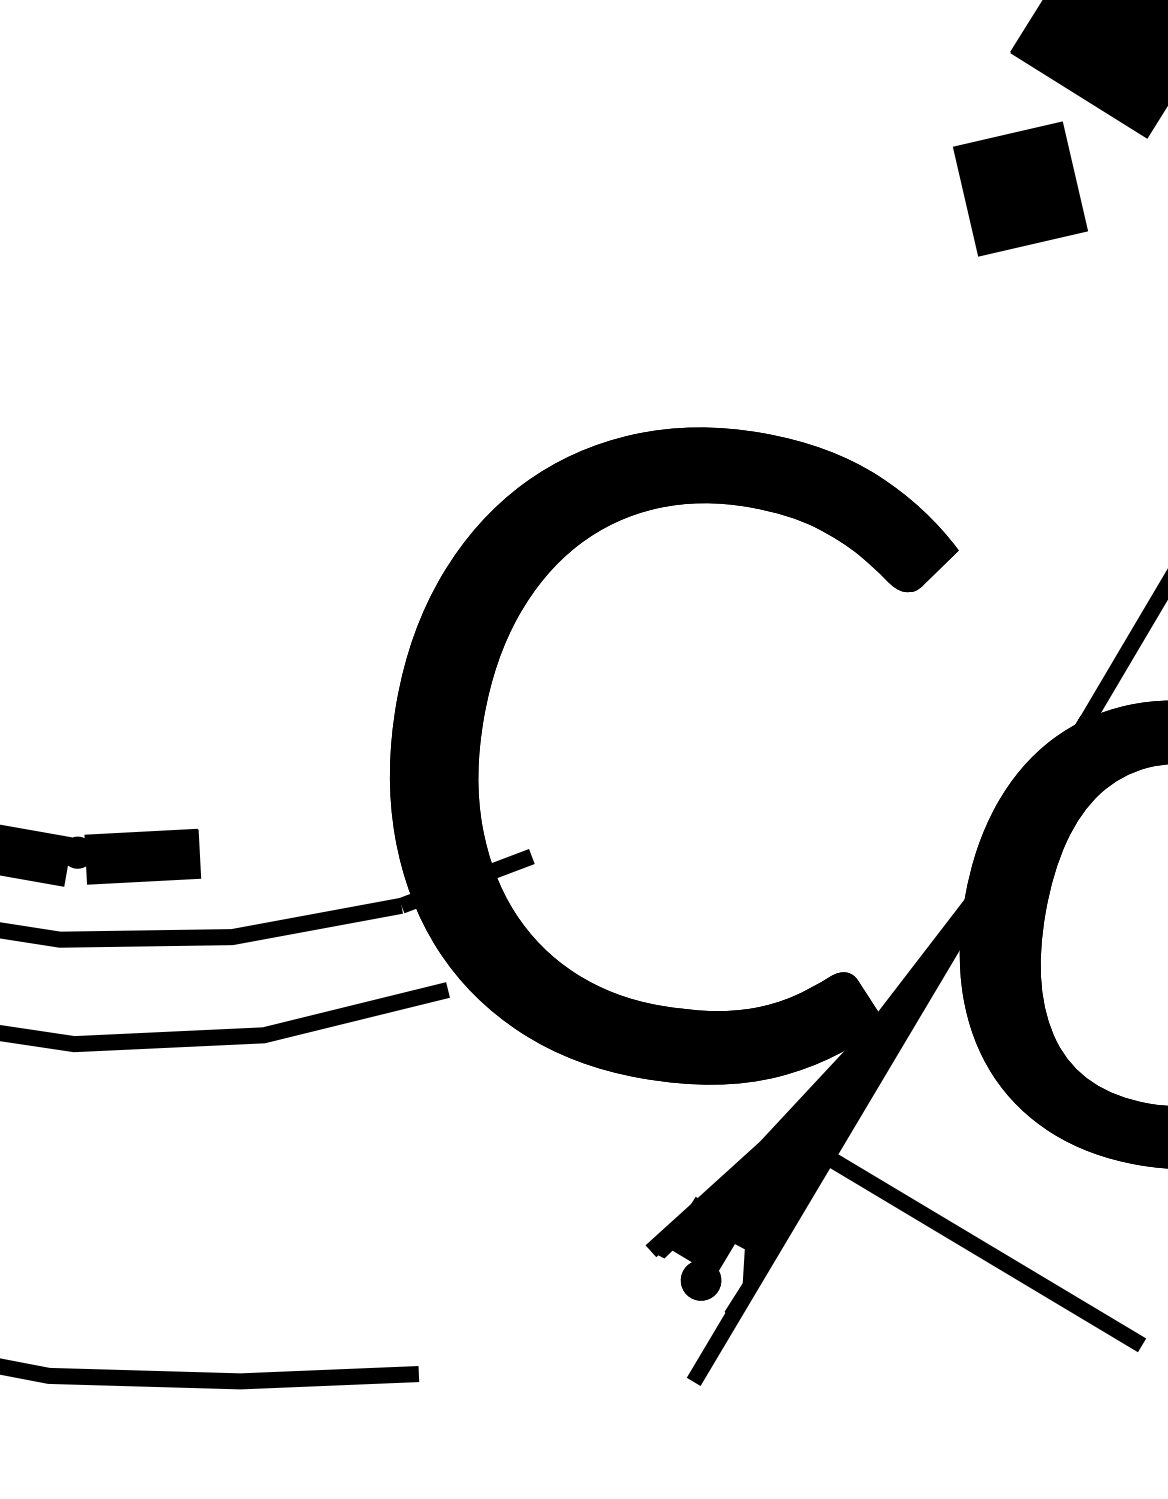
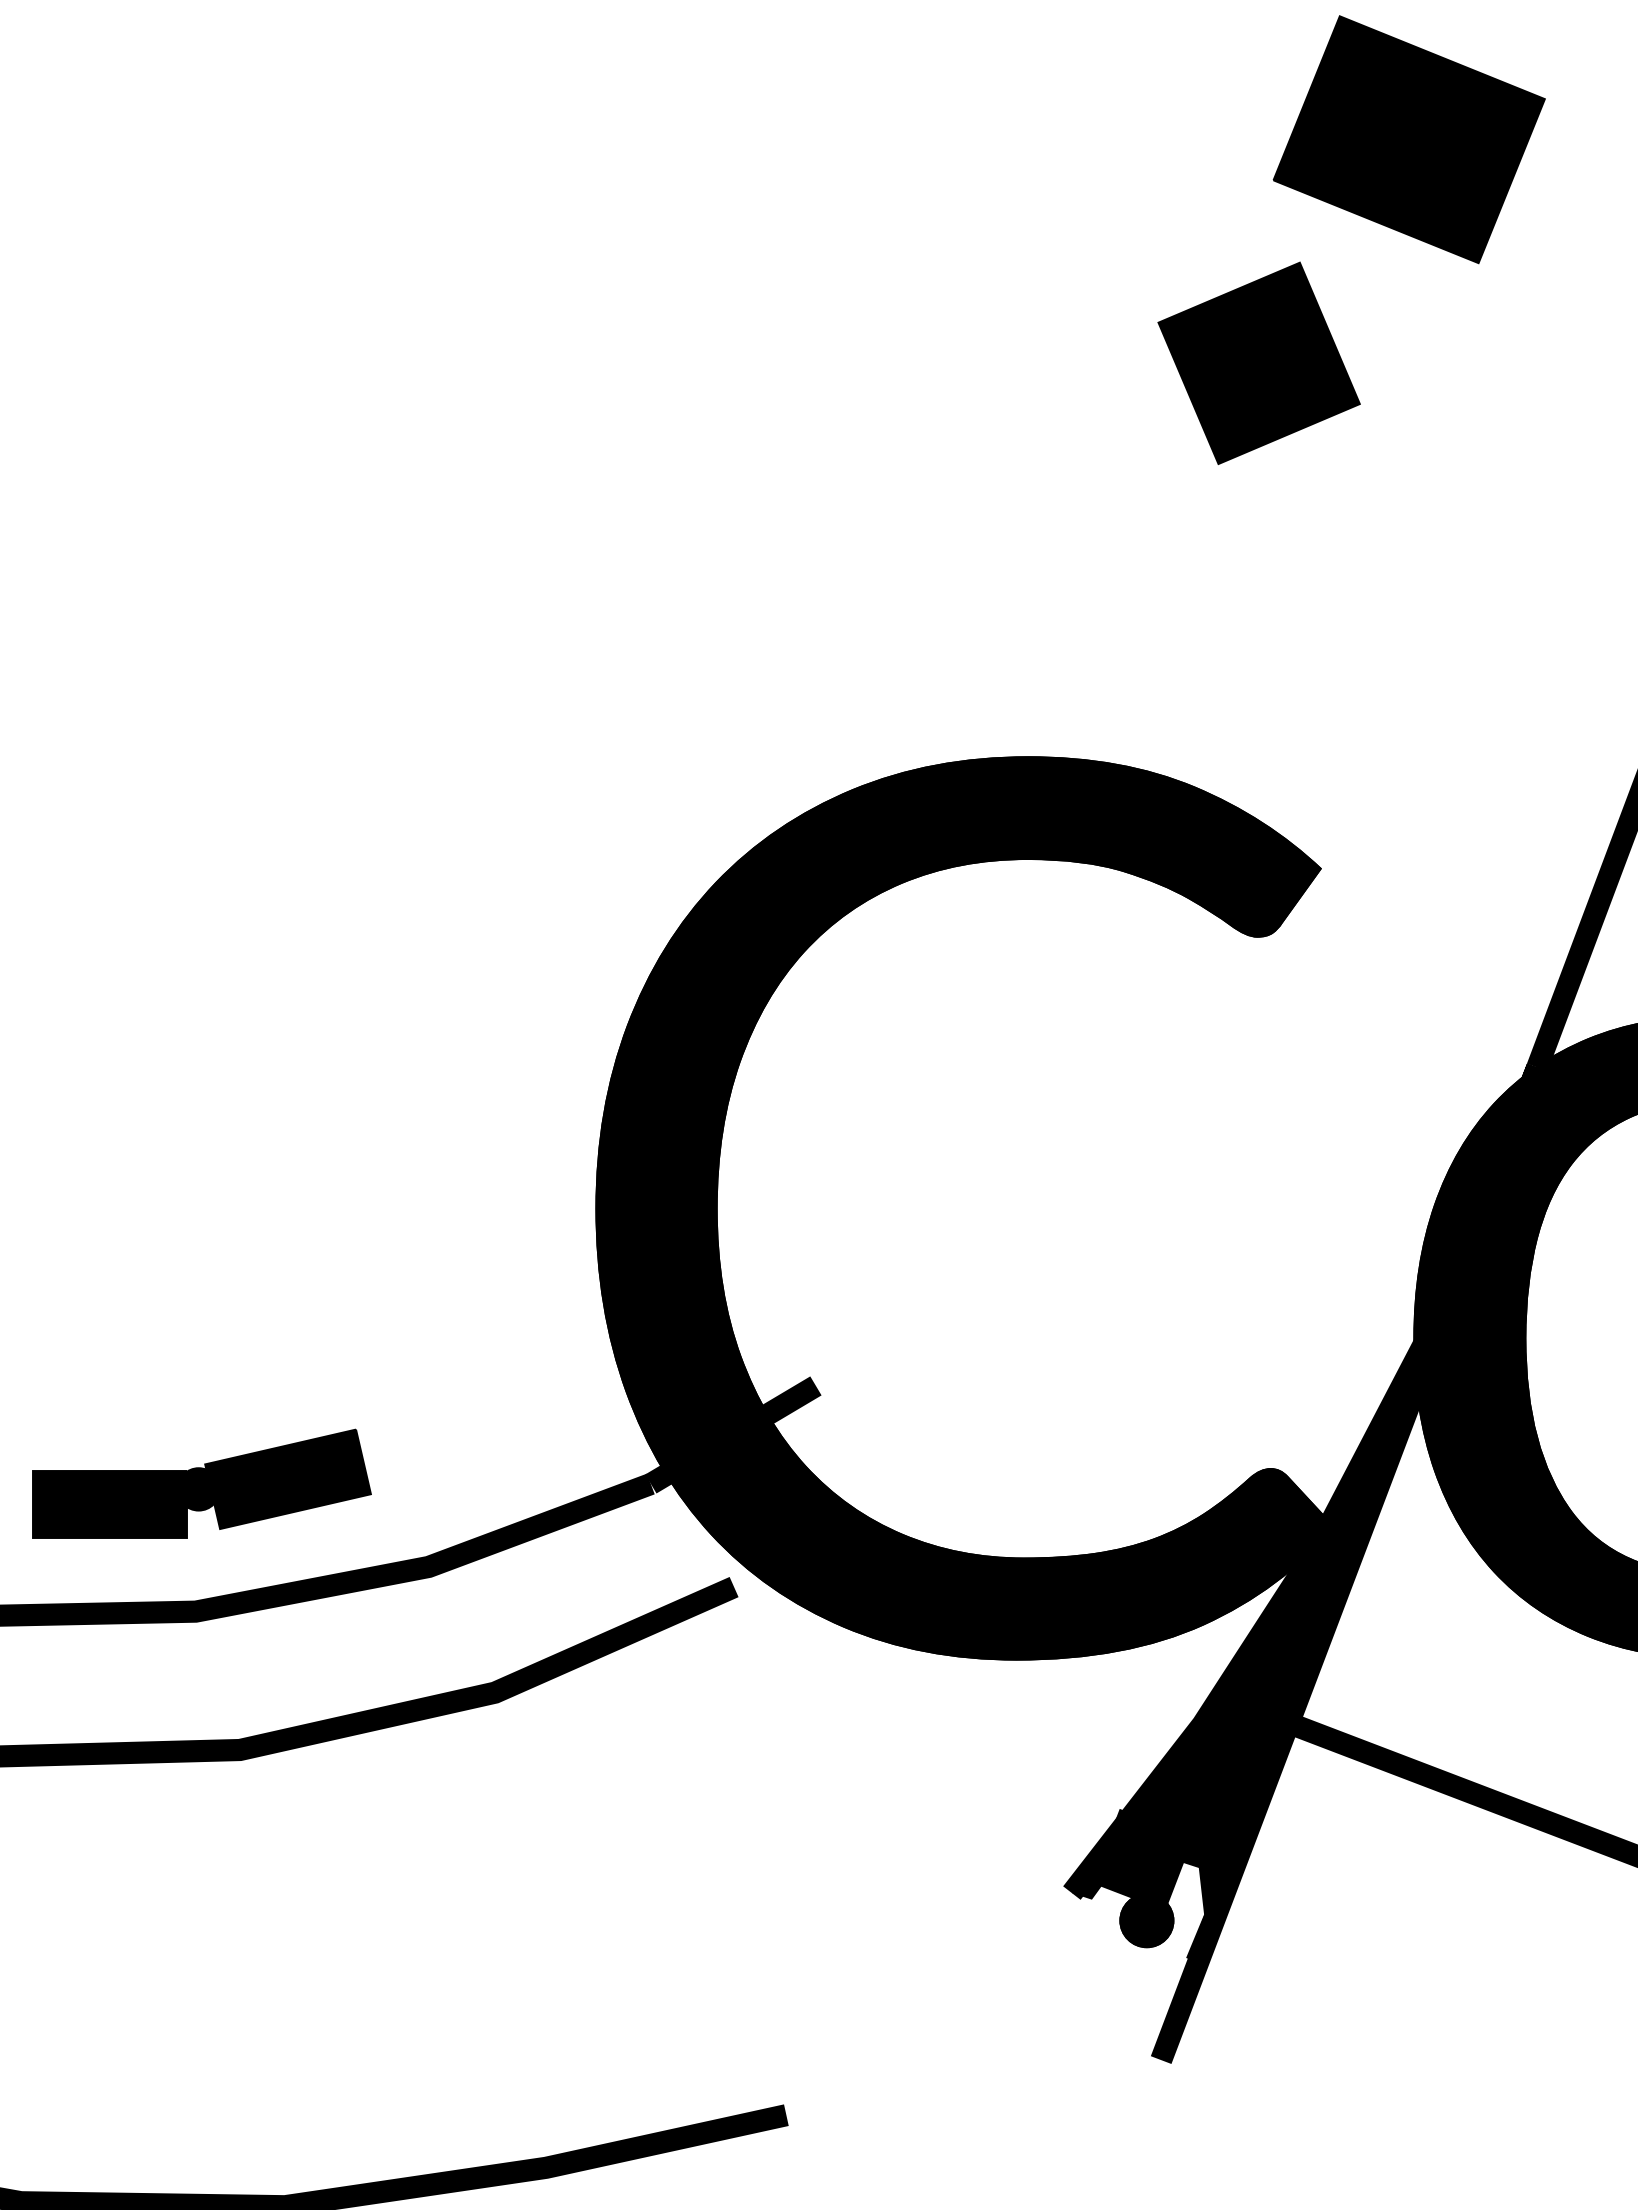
part: (1020, 188) -> (1258, 362), moved

